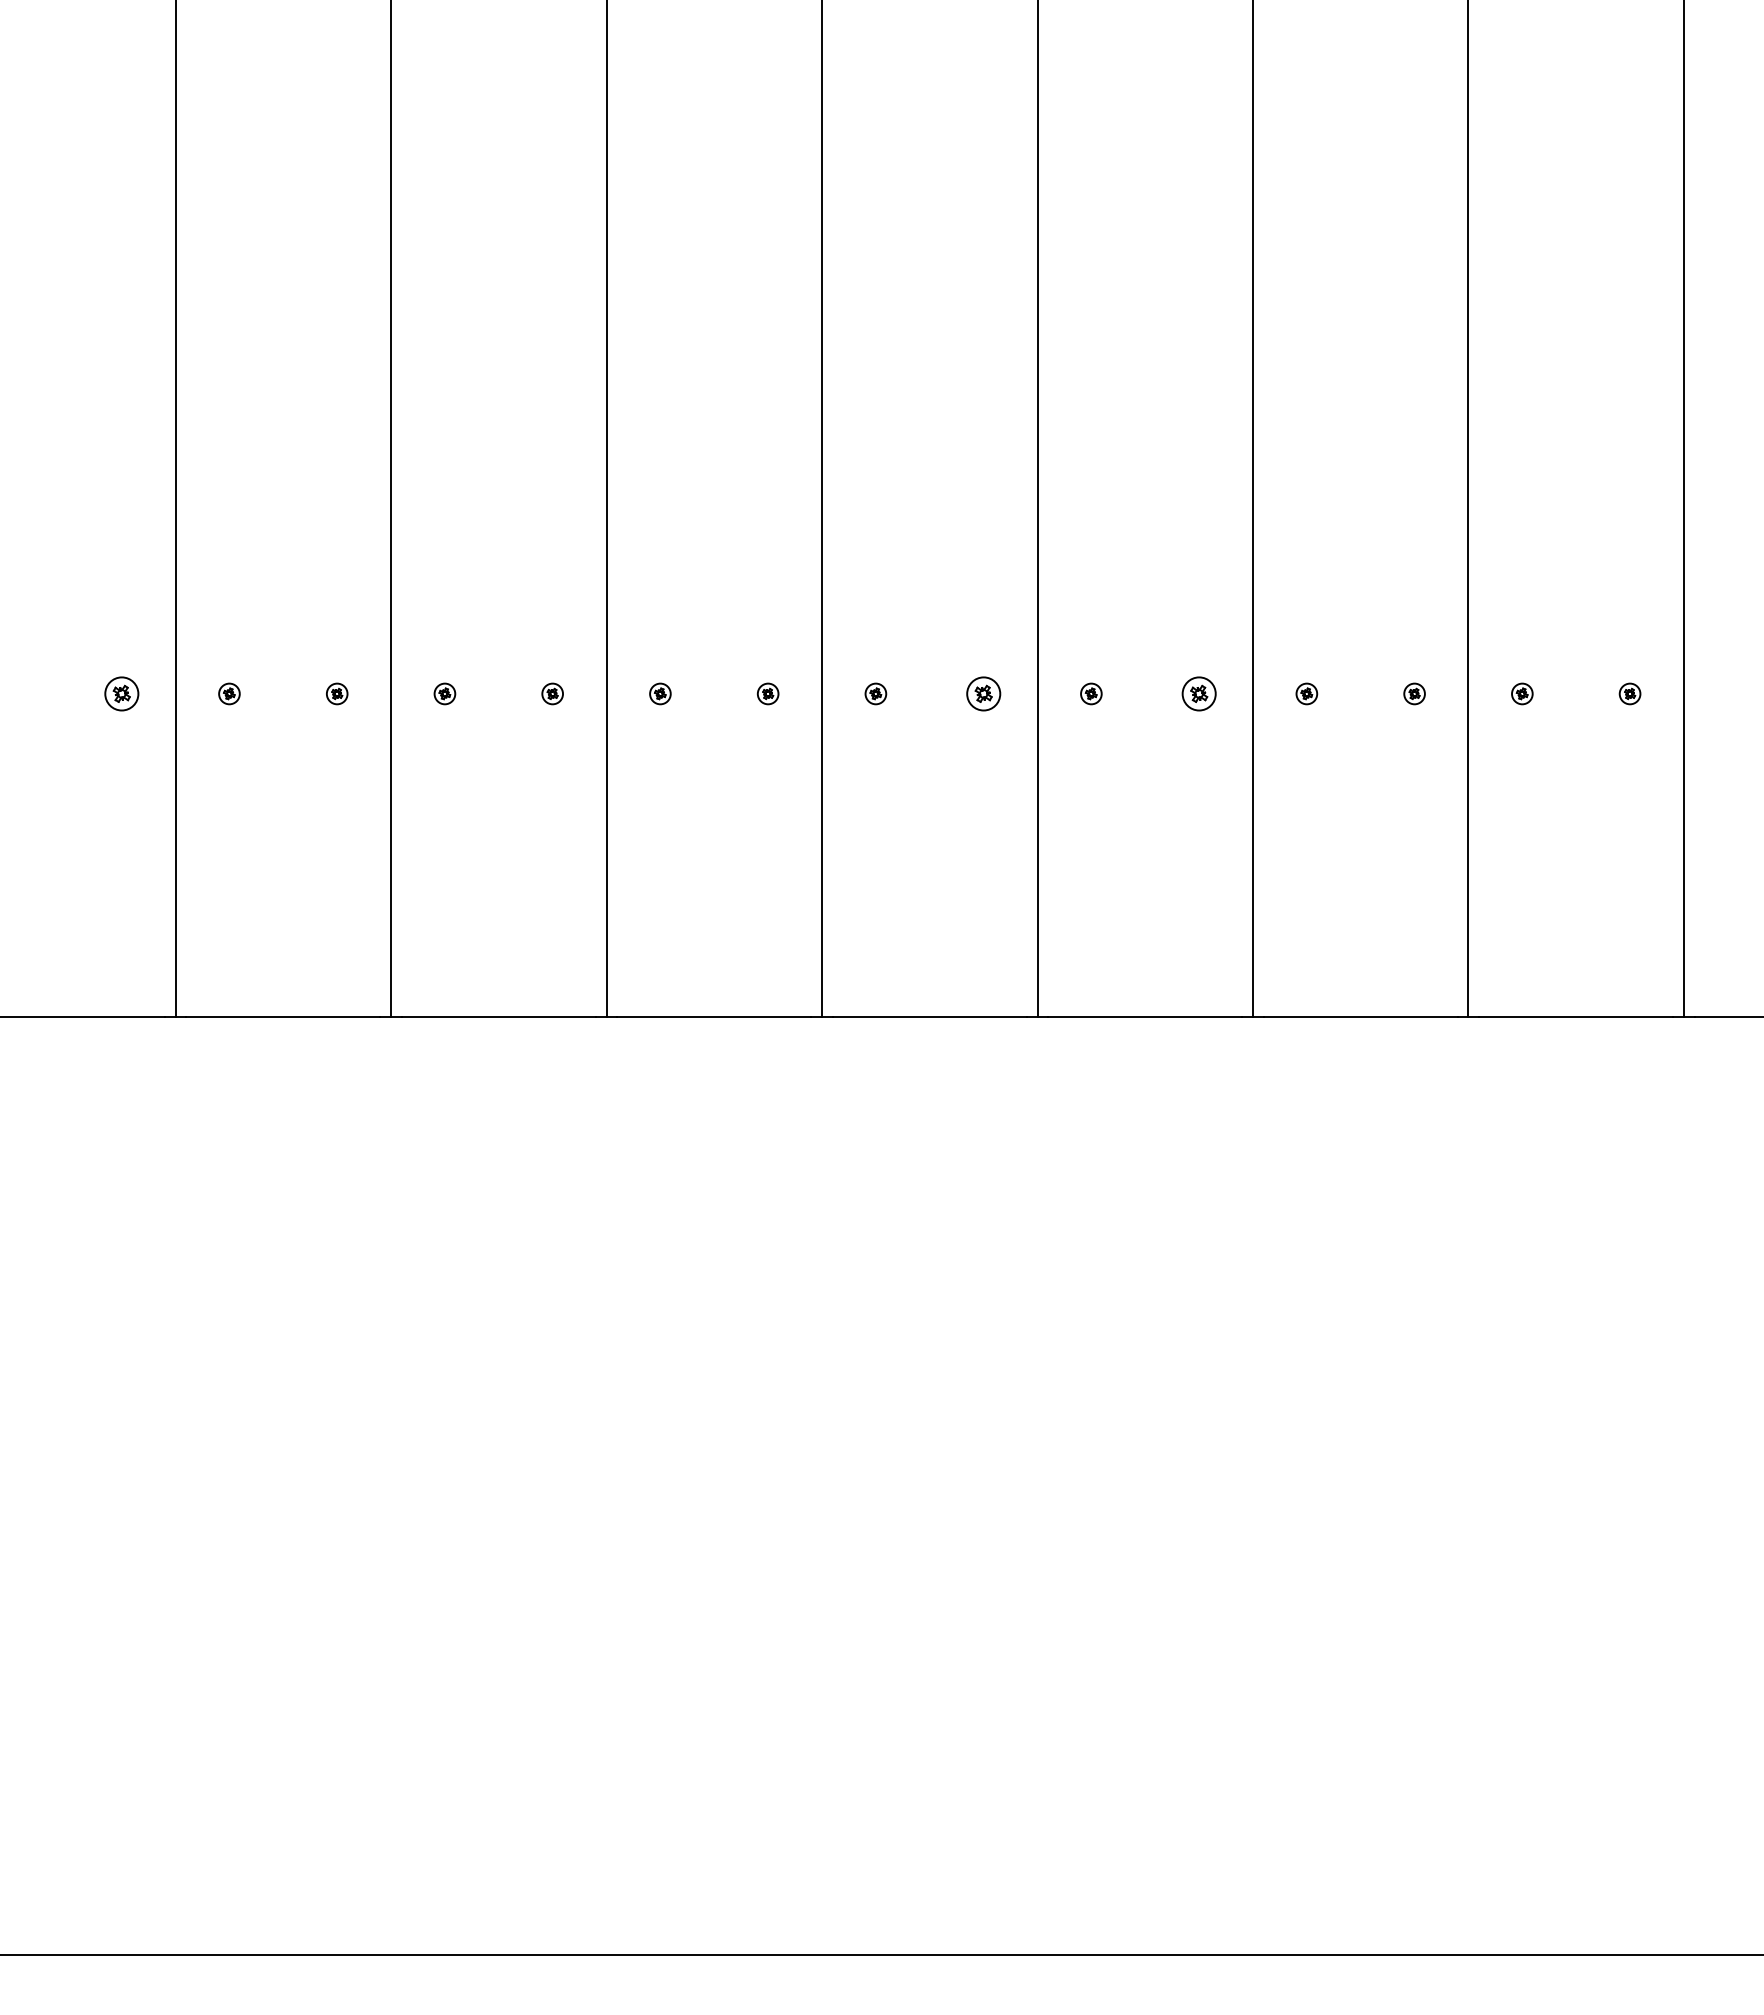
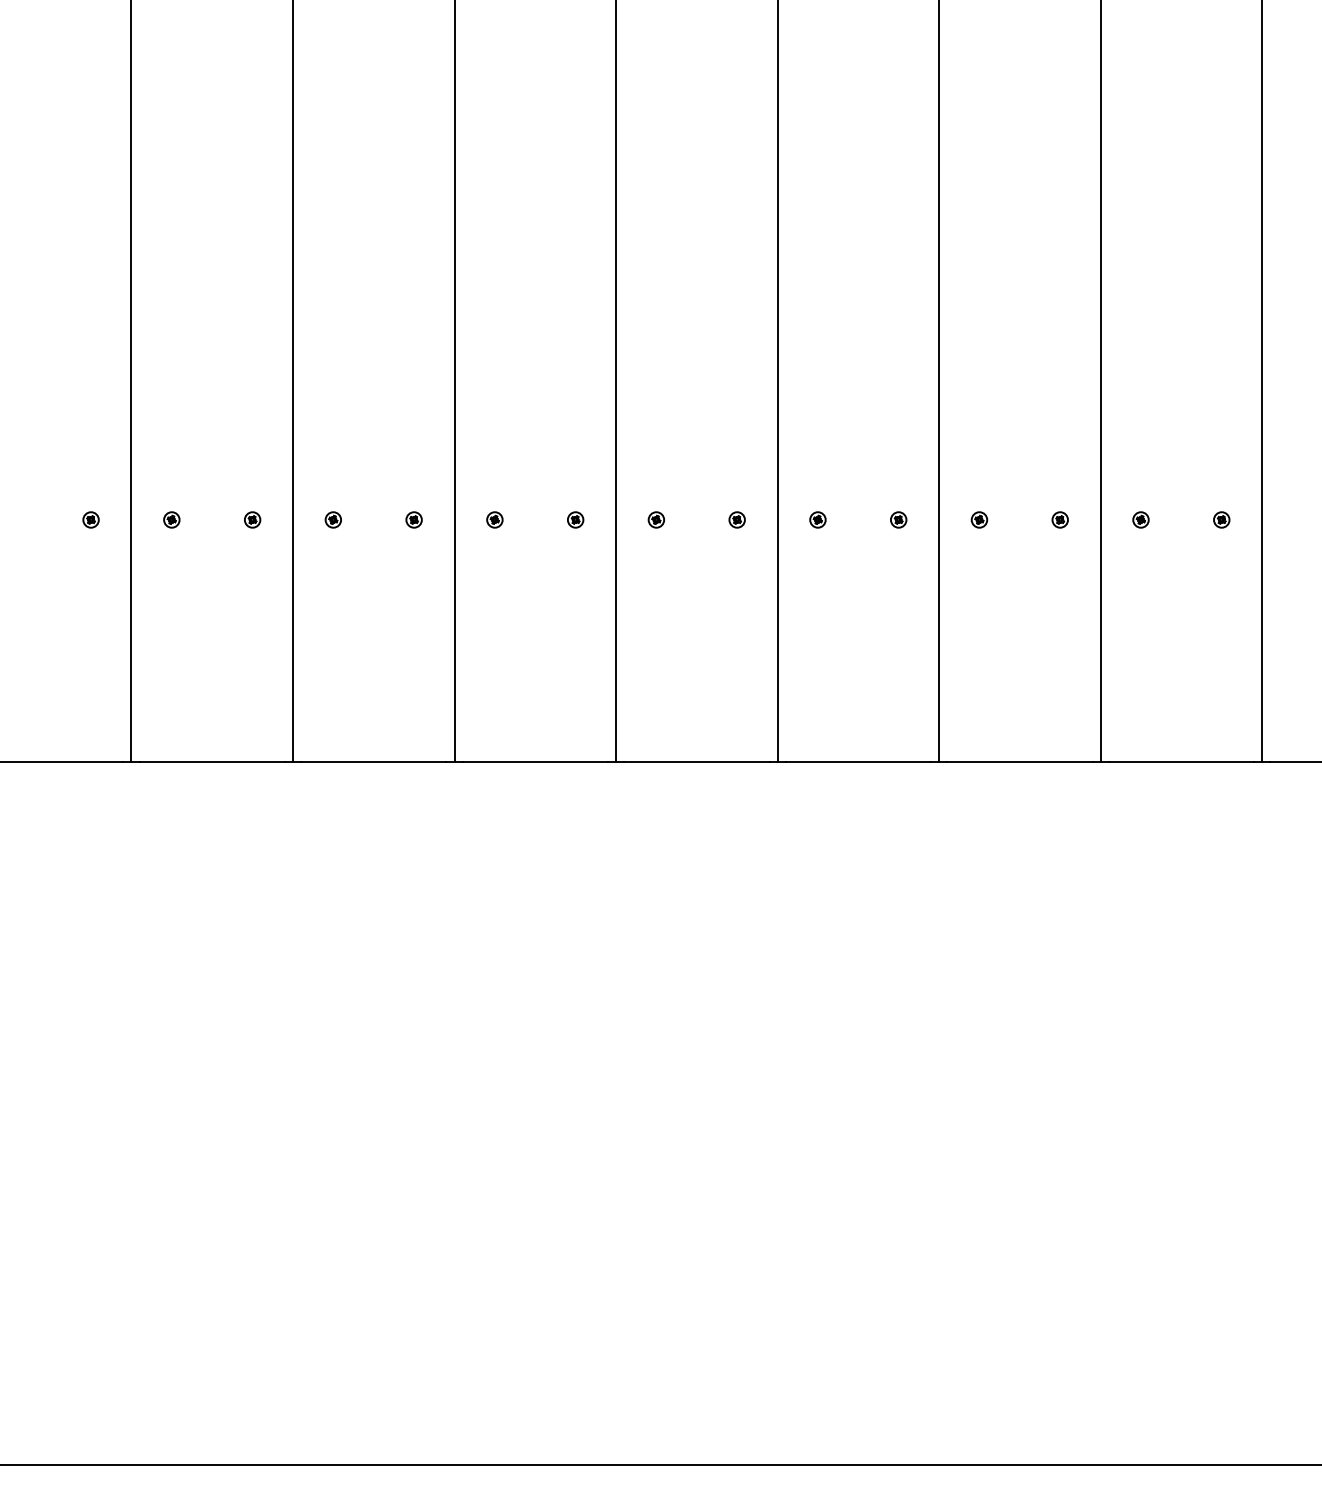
part: (121, 693) -> (90, 519), size x0.62
part: (983, 693) -> (737, 519), size x0.62
part: (1198, 693) -> (898, 519), size x0.62

